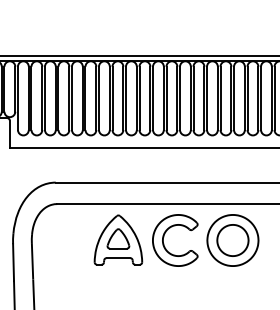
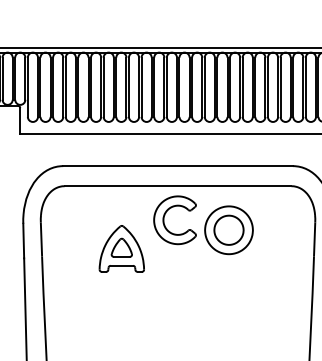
part: (118, 239) -> (121, 248), moved
part: (232, 240) -> (228, 230), moved

